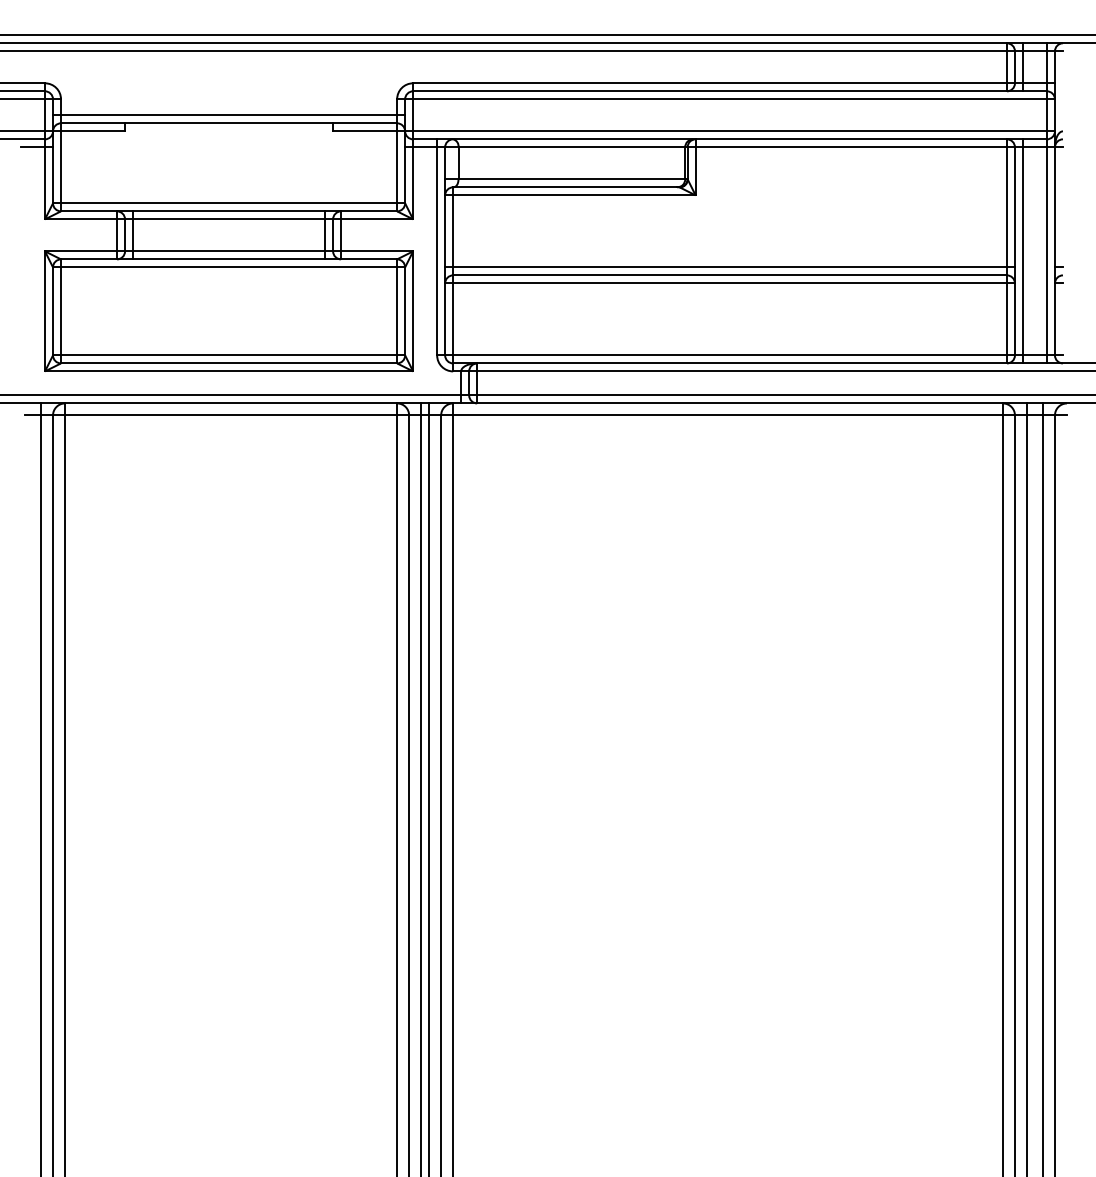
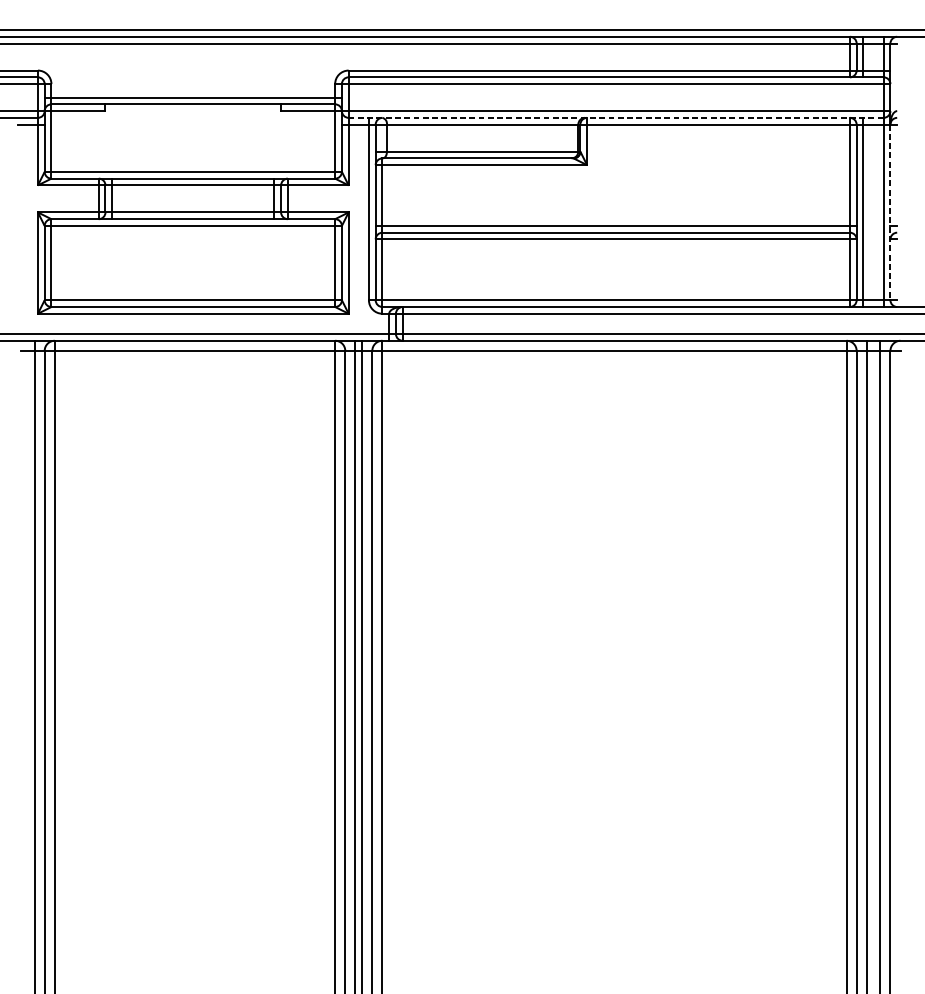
line: (730, 139) -> (616, 117), solid -> dashed
line: (1054, 251) -> (890, 212), solid -> dashed

